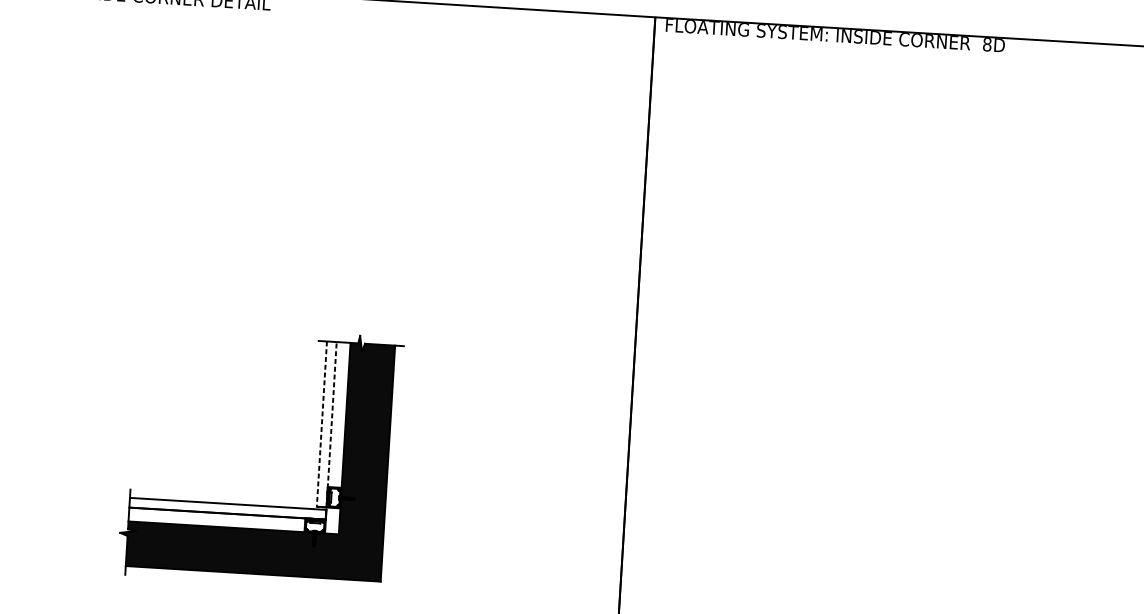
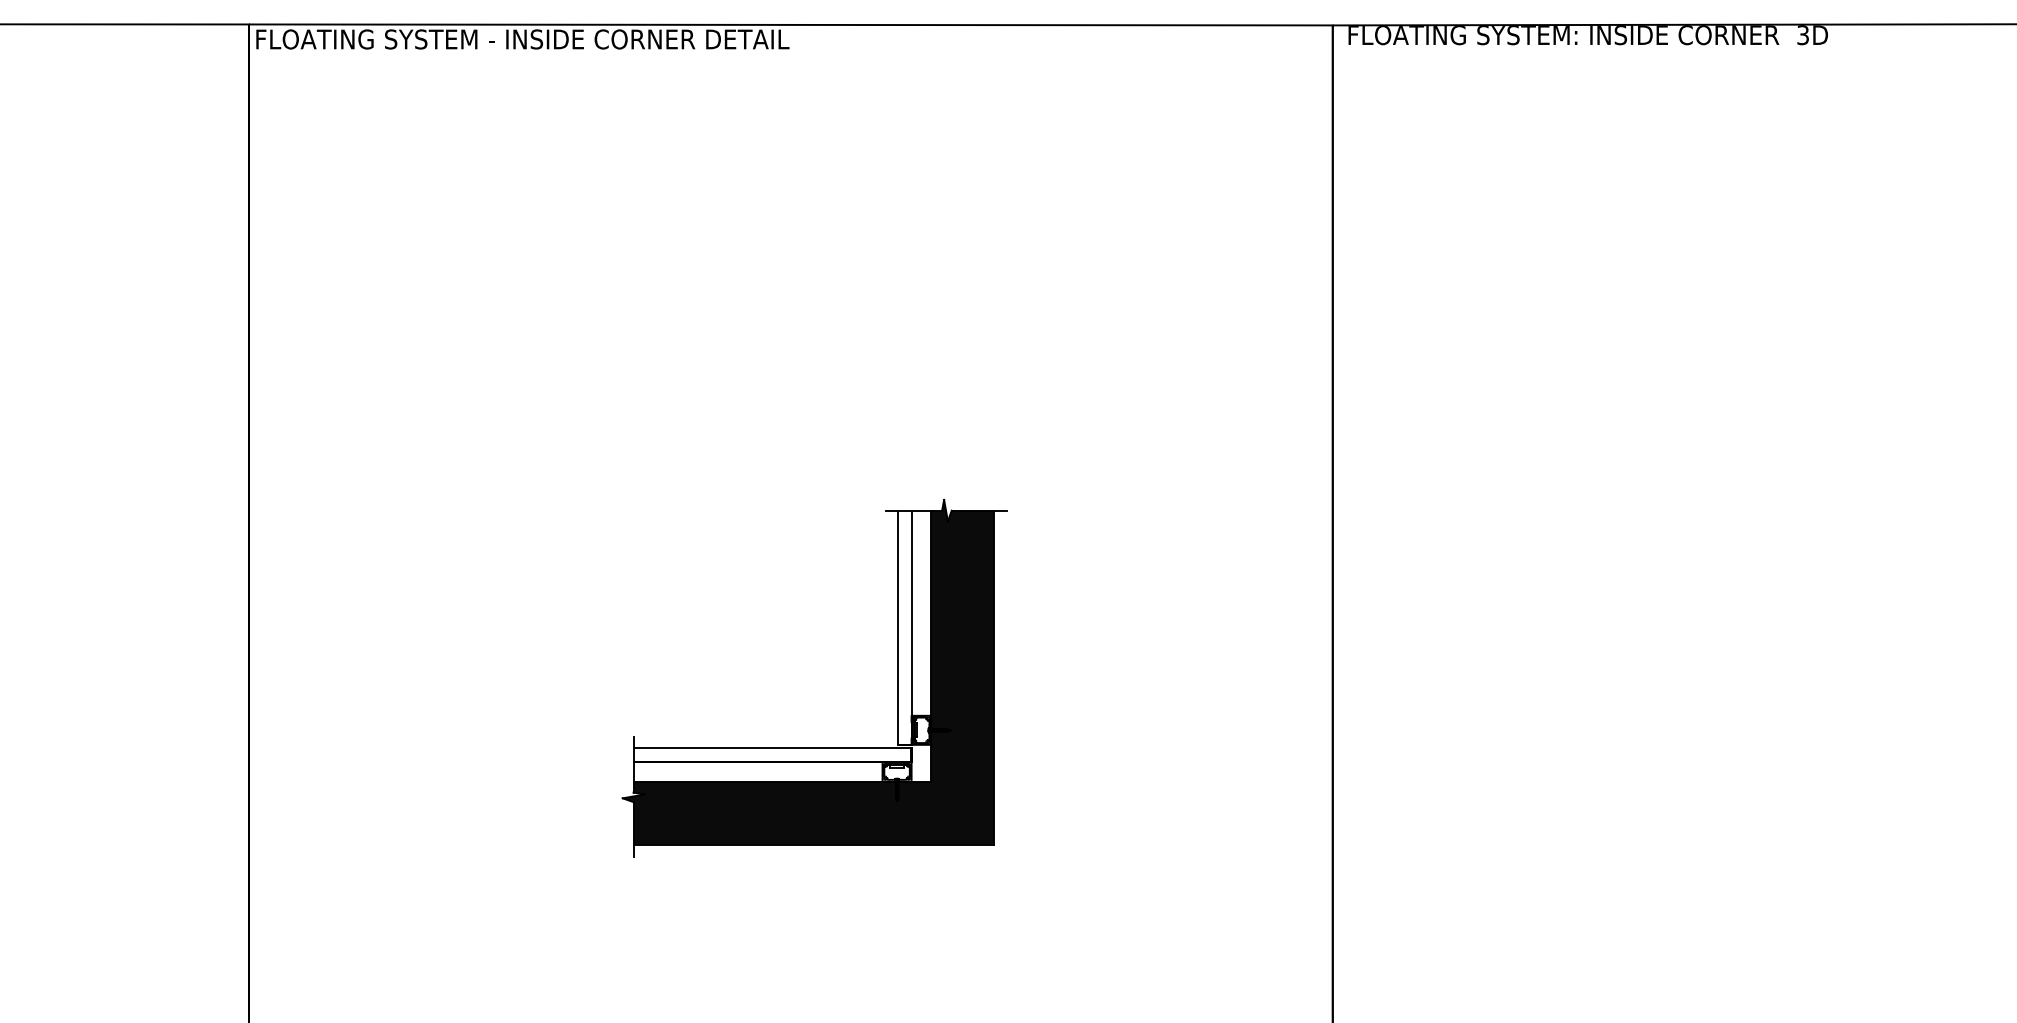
text: (987, 44) -> (1803, 35), 8D -> 3D
line: (321, 506) -> (904, 744), dashed -> solid

